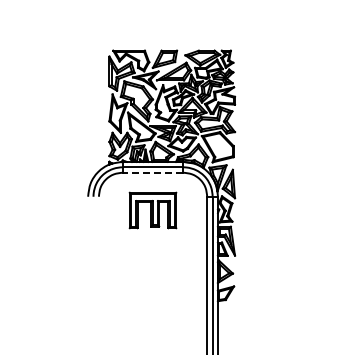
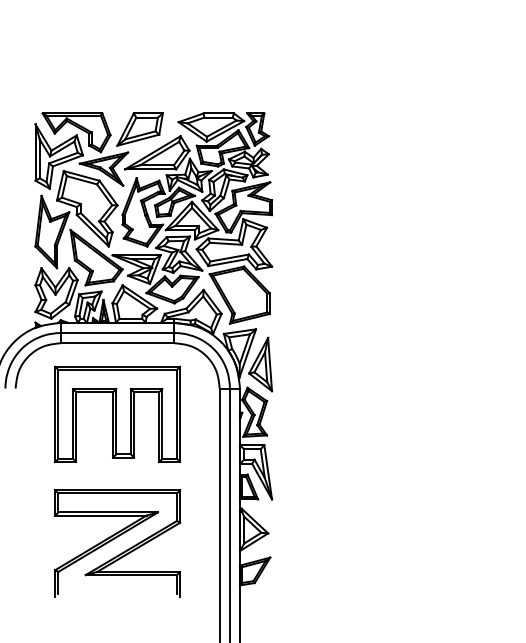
line: (152, 172) -> (116, 342), dashed -> solid
part: (152, 210) -> (116, 414), size x1.43
part: (152, 278) -> (116, 542), added

